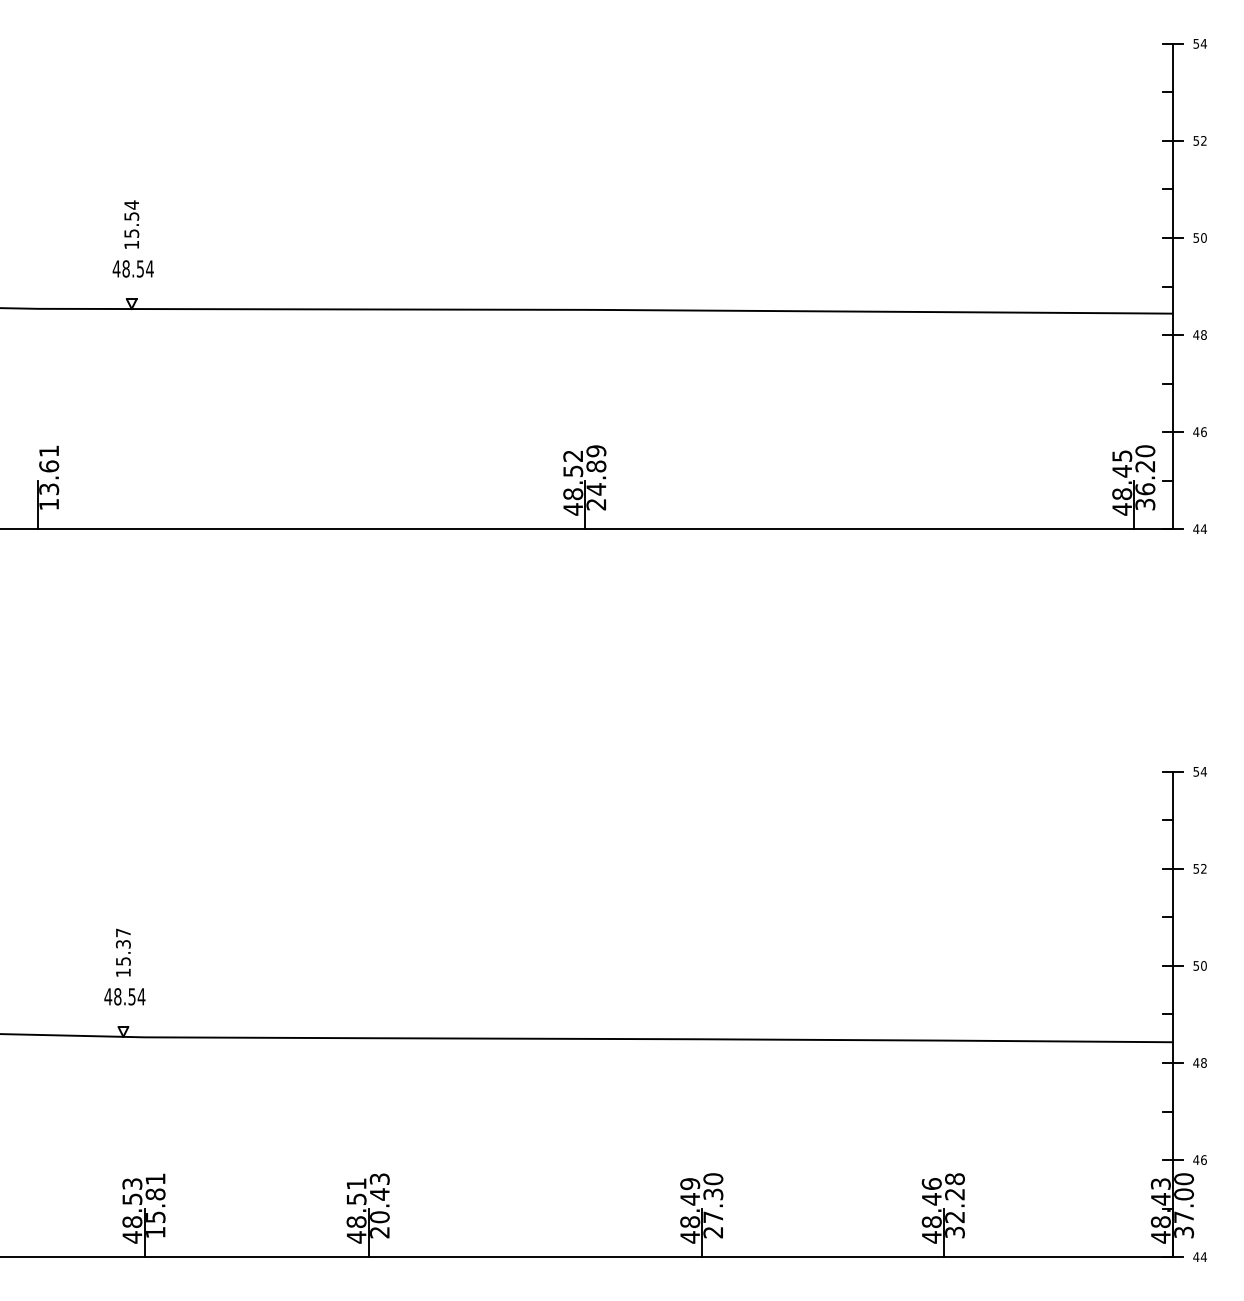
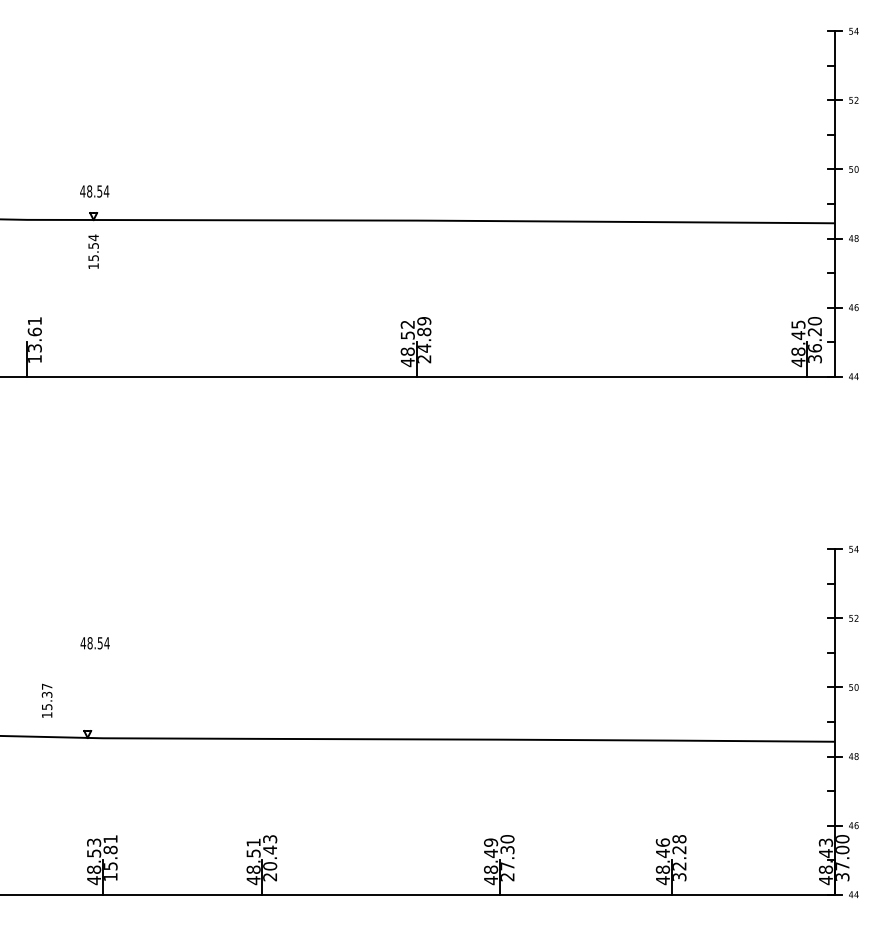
text: (131, 224) -> (93, 251), moved
text: (123, 952) -> (47, 700), moved
text: (124, 996) -> (94, 643), moved

